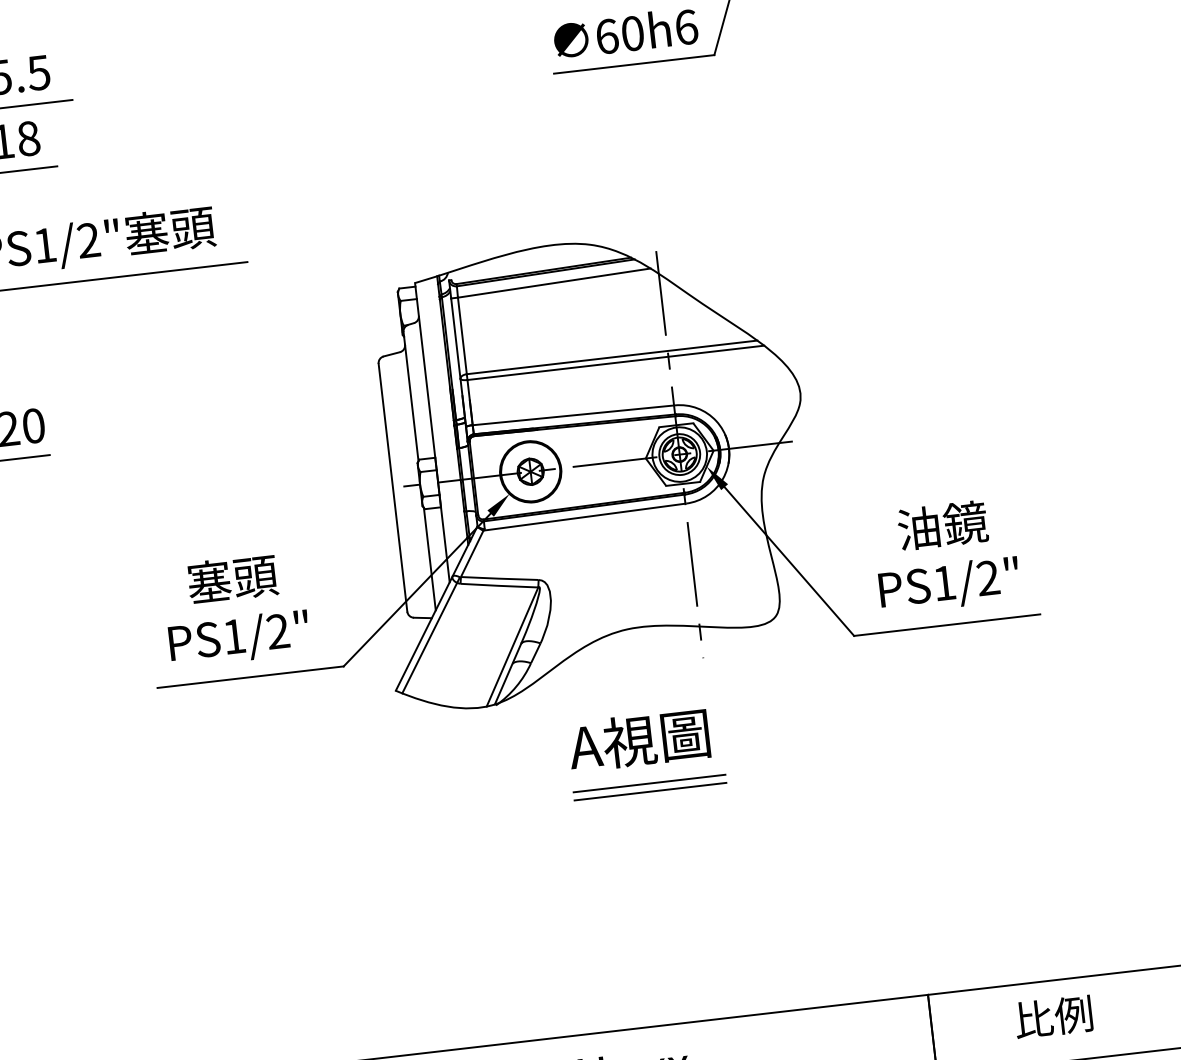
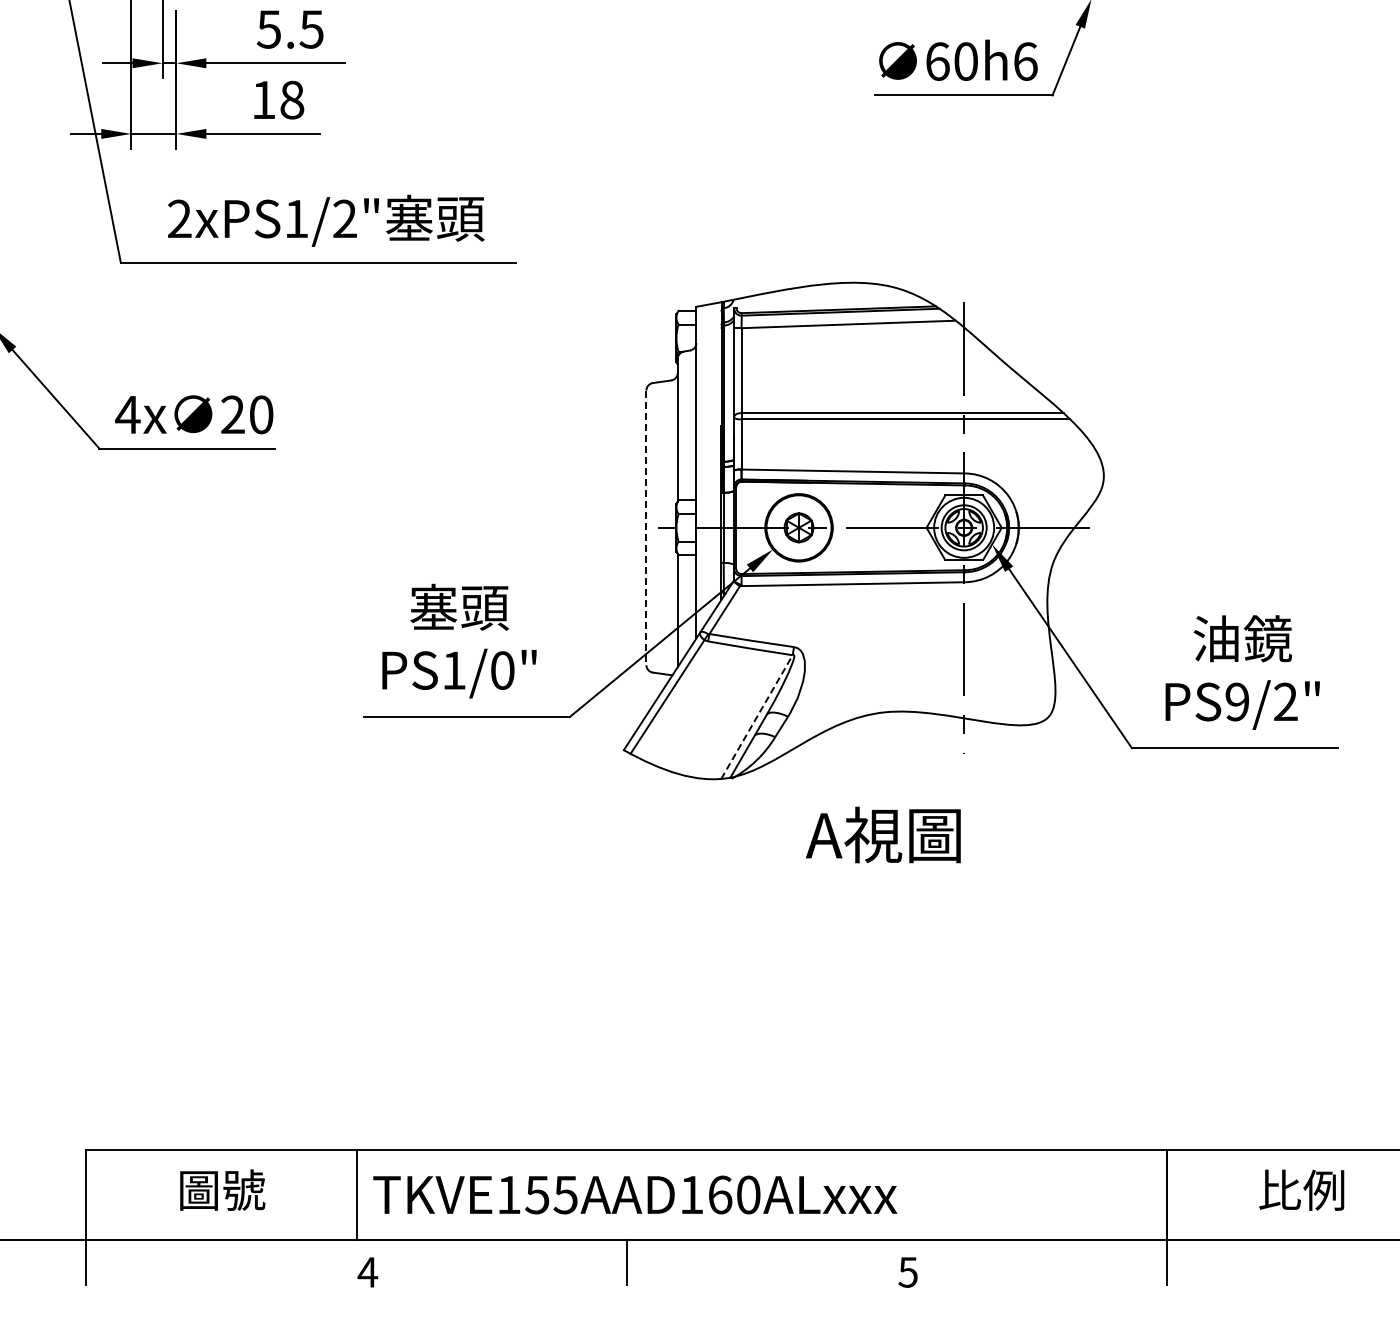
line: (393, 488) -> (646, 528), solid -> dashed
text: (943, 582) -> (1236, 701), PS1/2" -> PS9/2"
text: (277, 631) -> (502, 670), PS1/2" -> PS1/0"
line: (512, 646) -> (757, 716), solid -> dashed
line: (649, 783) -> (889, 883), removed
line: (650, 791) -> (889, 892), removed

